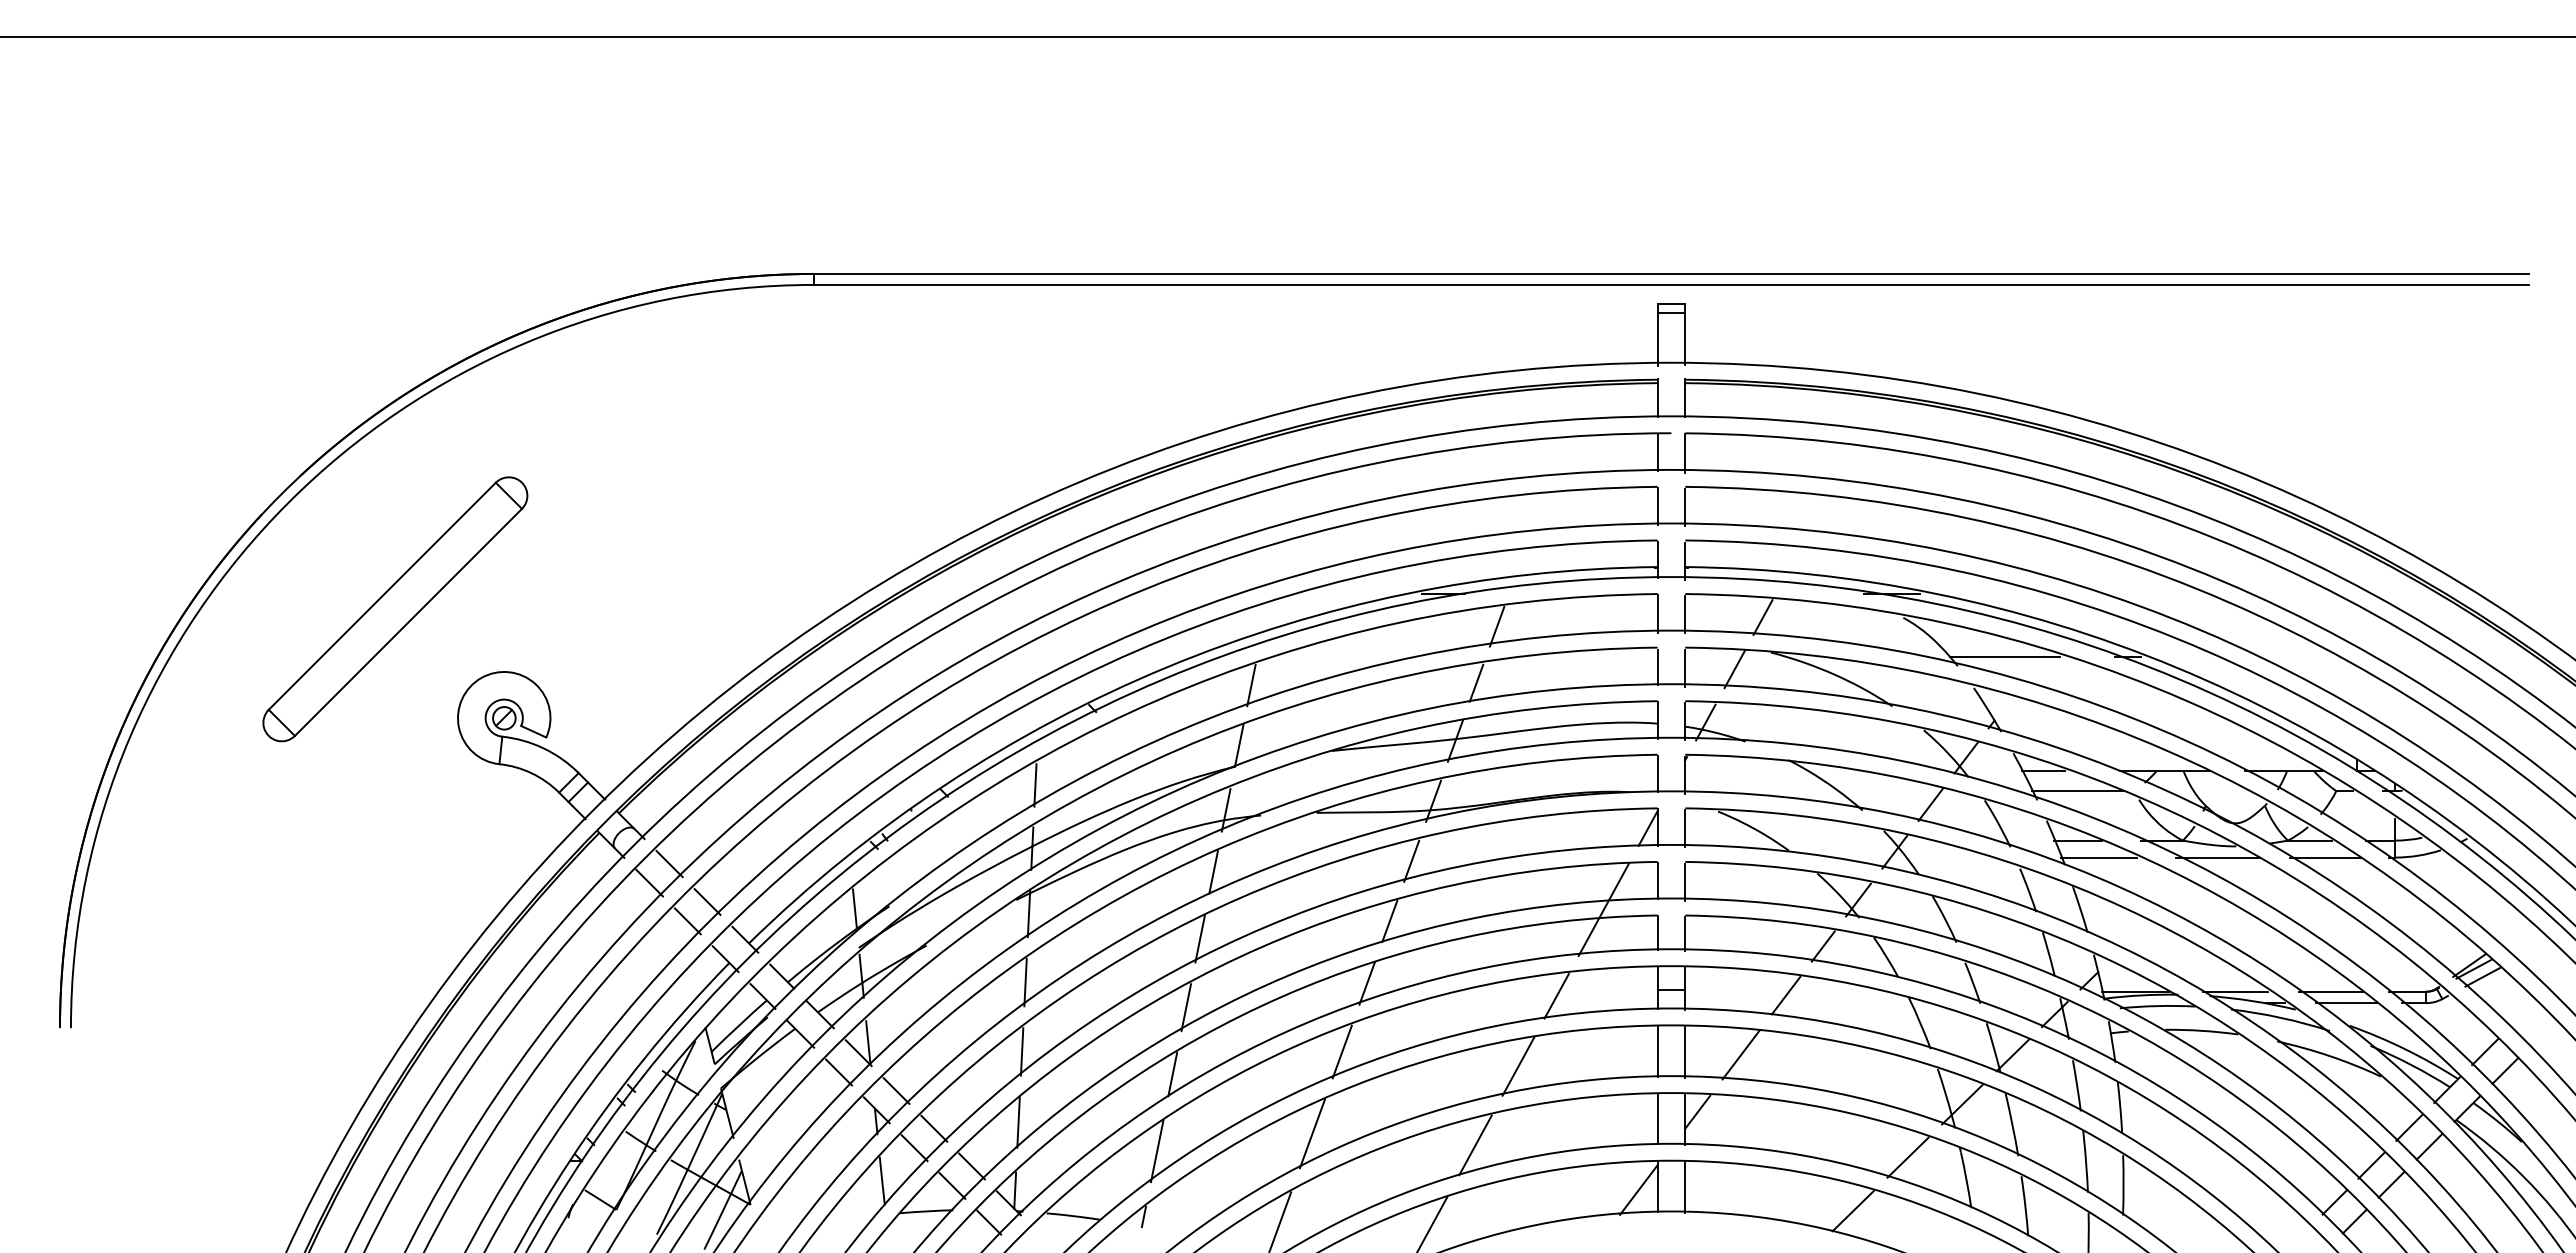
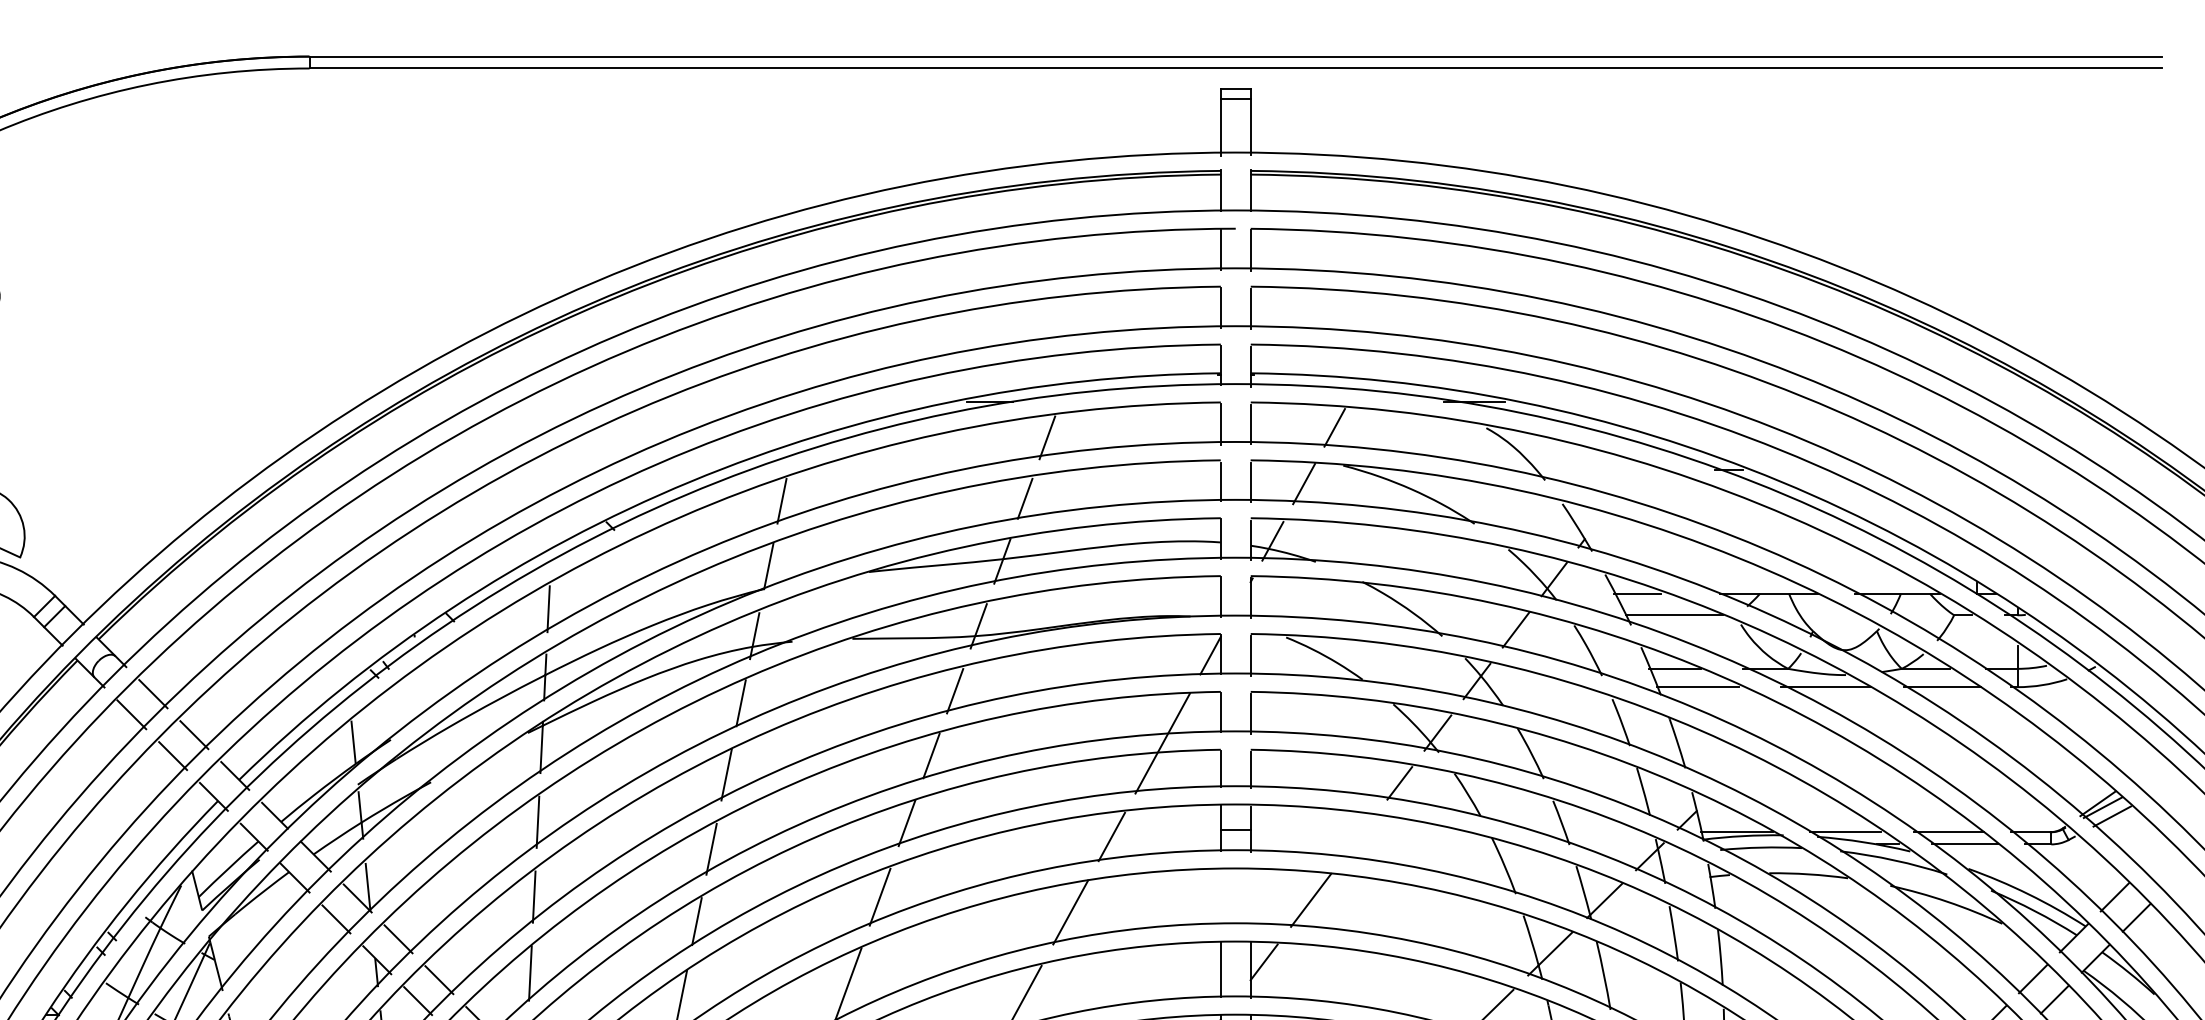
line: (2005, 657) -> (1596, 471), removed
line: (1785, 995) -> (1358, 836), removed
line: (1657, 1051) -> (1220, 896), removed
line: (1685, 1052) -> (1250, 897), removed

